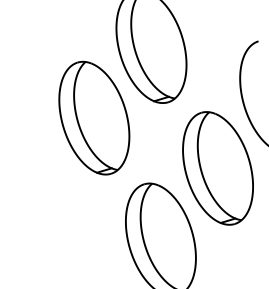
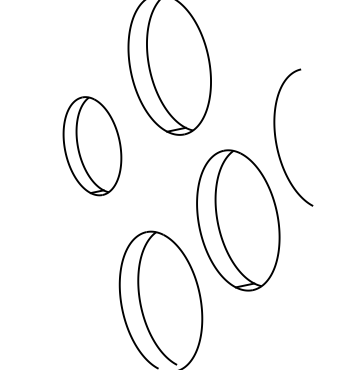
part: (94, 118) -> (92, 146), size x0.7

